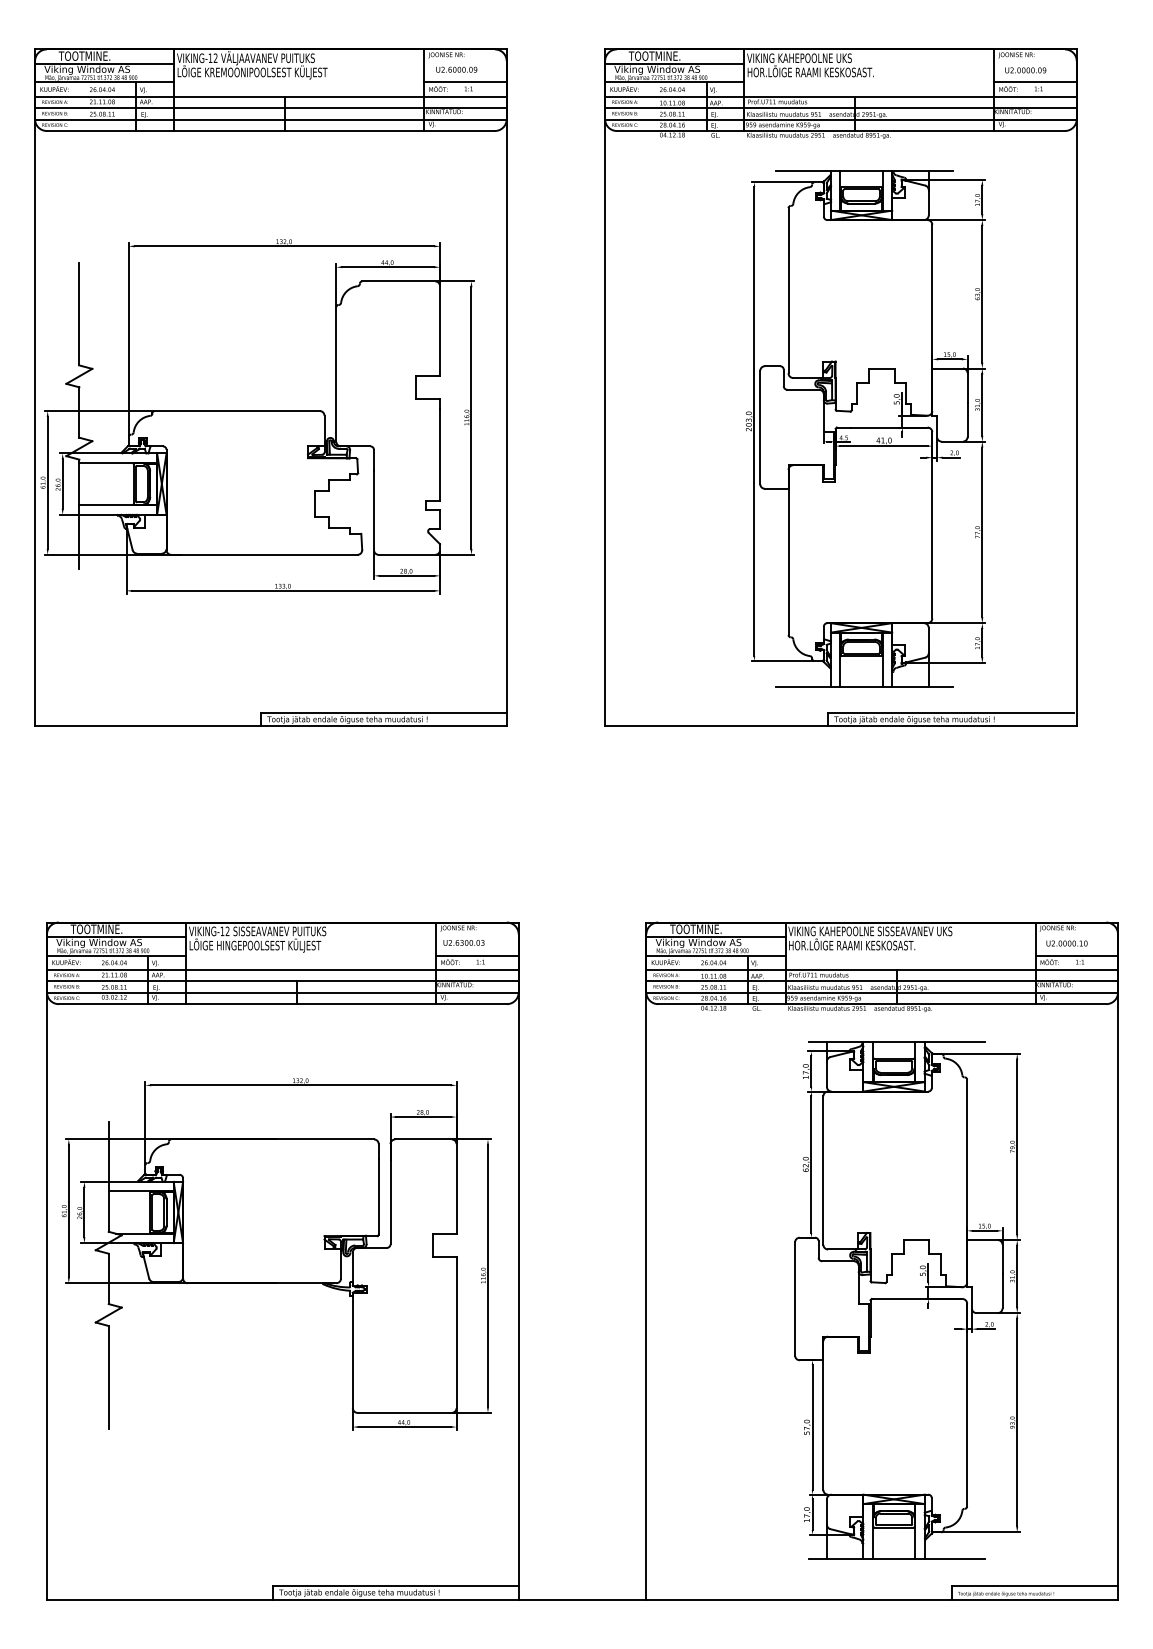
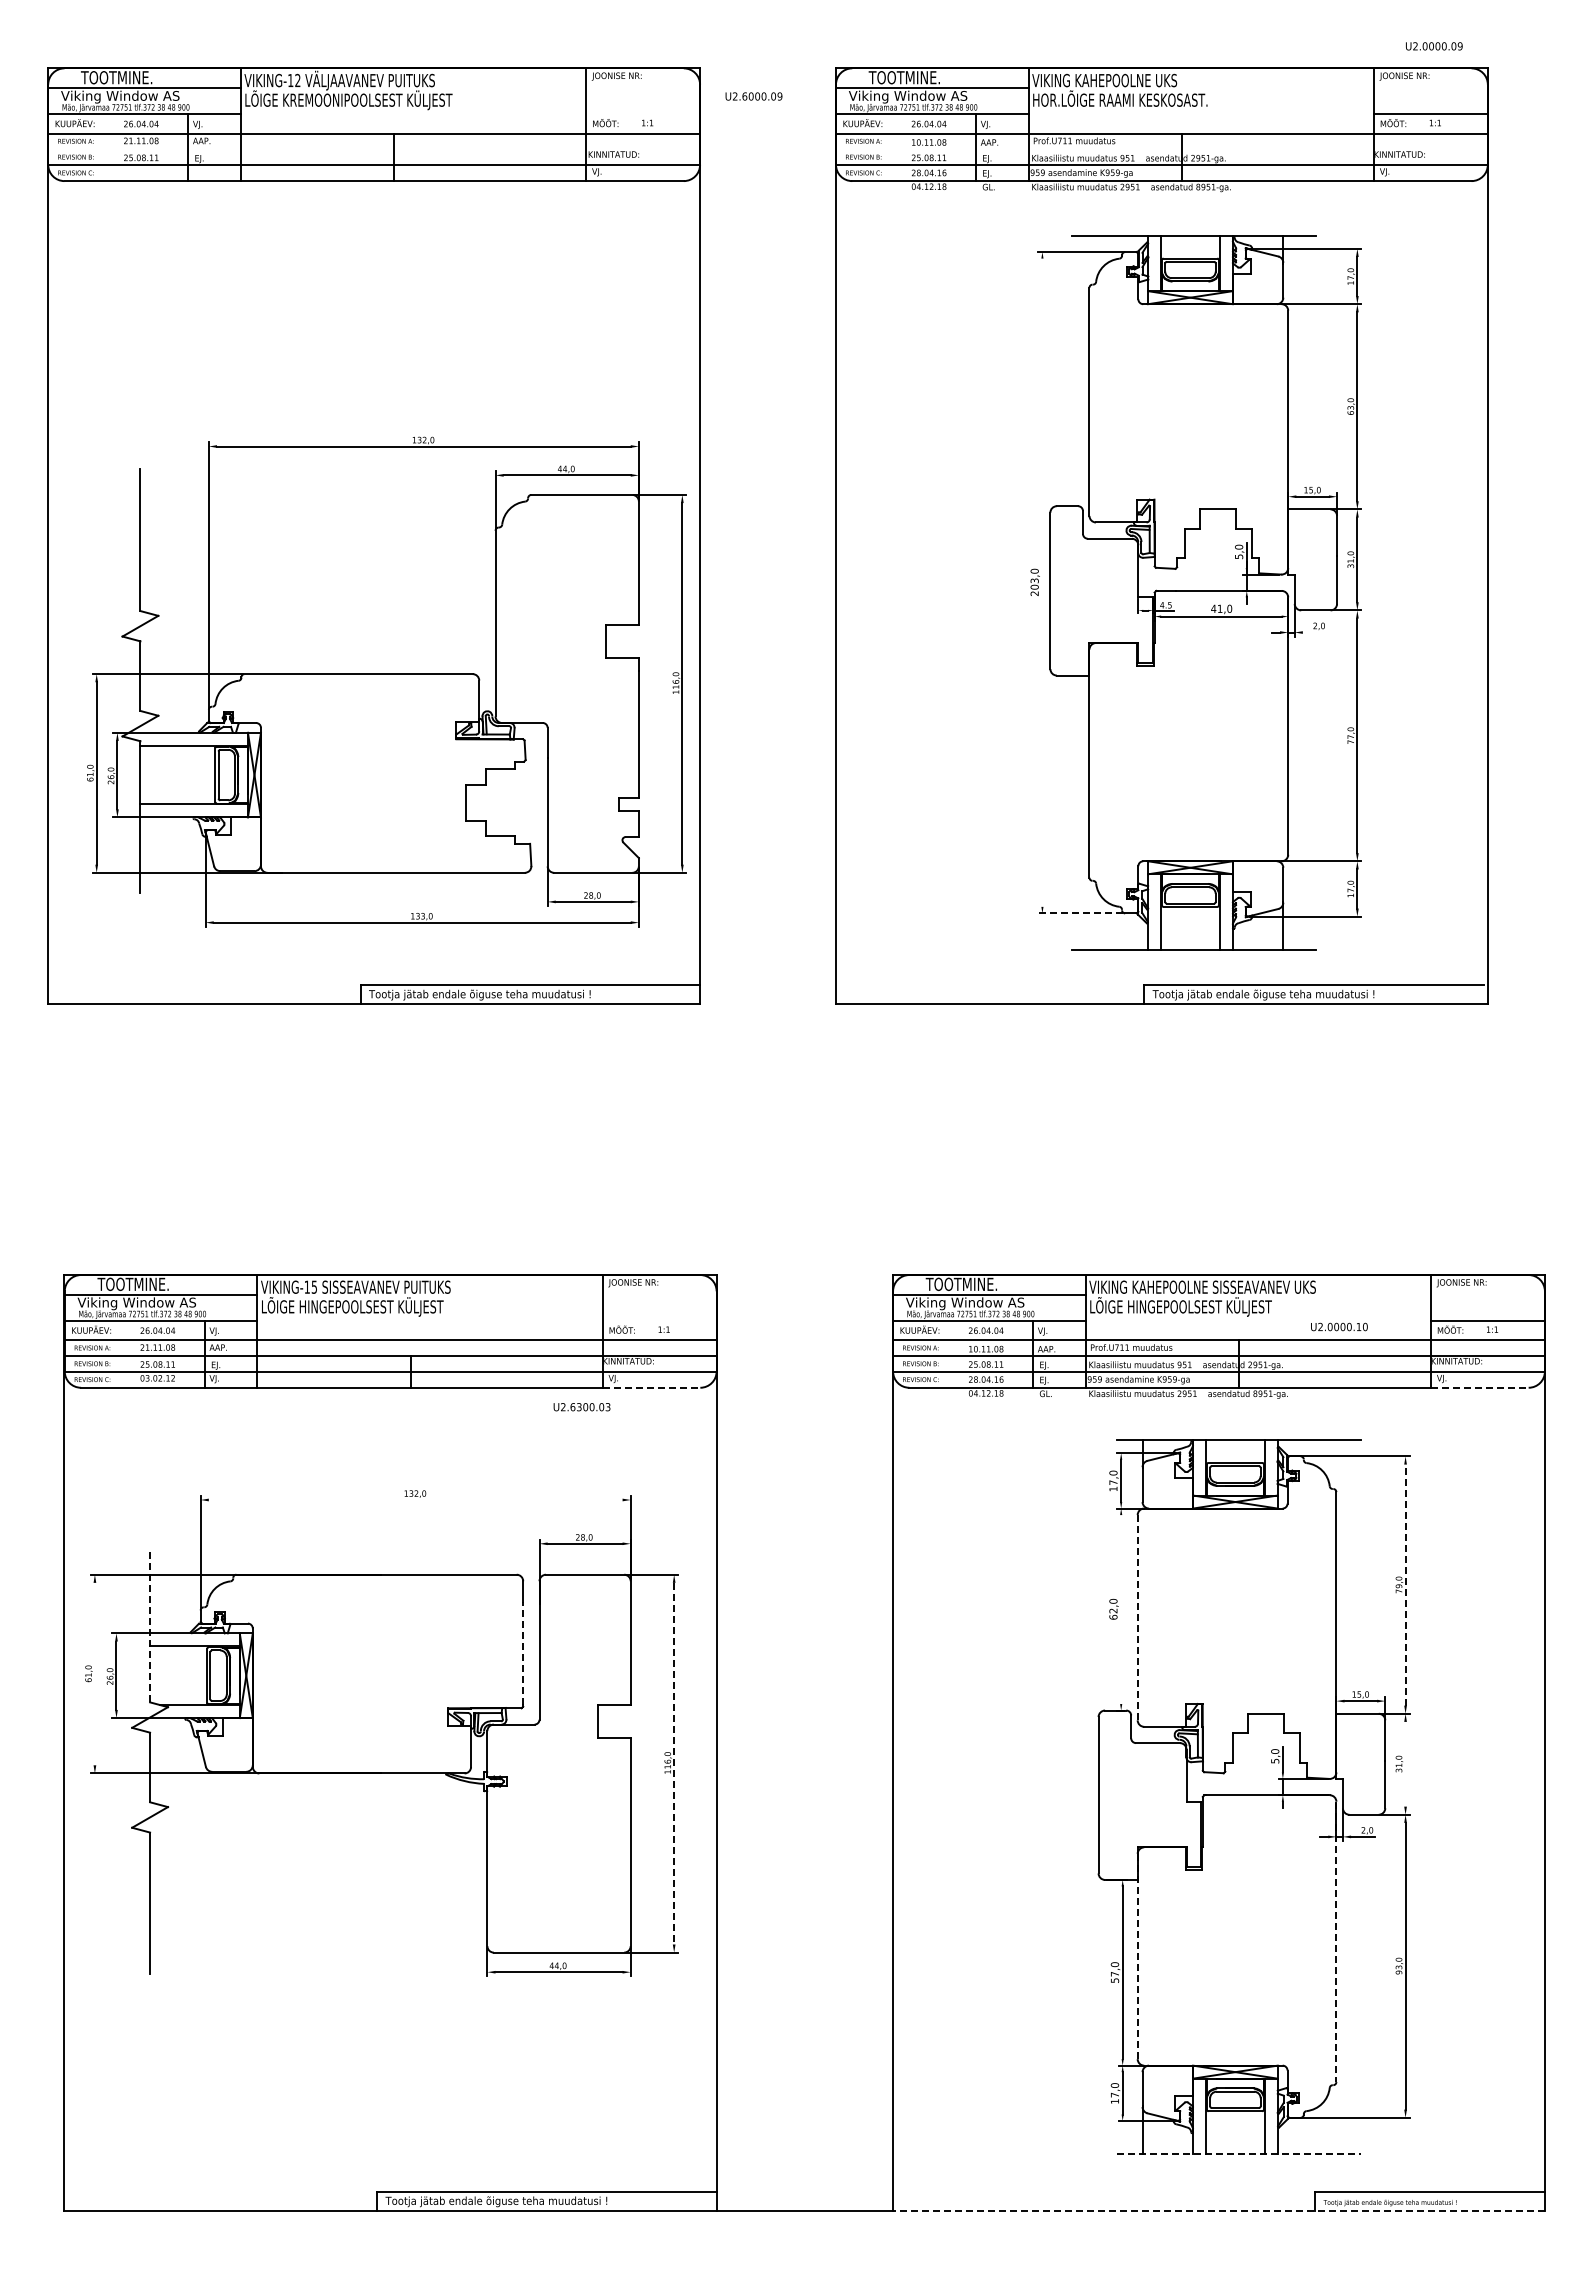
text: (456, 69) -> (753, 96), moved
text: (1025, 70) -> (1434, 46), moved
line: (465, 82) -> (643, 113), removed
line: (271, 108) -> (374, 149), removed
line: (840, 108) -> (1161, 149), removed
part: (257, 416) -> (386, 681), moved
line: (754, 421) -> (1042, 582), removed
line: (951, 457) -> (1314, 632), removed
line: (782, 660) -> (1080, 913), solid -> dashed
text: (227, 930) -> (313, 1286), VIKING-12 -> VIKING-15
text: (463, 943) -> (581, 1407), moved
text: (1067, 943) -> (1339, 1326), moved
text: (855, 945) -> (1181, 1306), HOR.LÕIGE RAAMI KESKOSAST. -> LÕIGE HINGEPOOLSEST KÜLJEST
line: (477, 955) -> (659, 1320), removed
line: (471, 1003) -> (651, 1387), solid -> dashed
line: (1070, 1003) -> (1479, 1387), solid -> dashed
line: (300, 1084) -> (415, 1499), removed
line: (1017, 1147) -> (1405, 1585), solid -> dashed
line: (811, 1164) -> (1121, 1609), removed
line: (823, 1170) -> (1137, 1617), solid -> dashed
line: (109, 1176) -> (150, 1626), solid -> dashed
line: (378, 1196) -> (523, 1653), solid -> dashed
line: (68, 1210) -> (94, 1673), removed
line: (488, 1276) -> (674, 1763), solid -> dashed
line: (1017, 1276) -> (1405, 1763), removed
line: (967, 1405) -> (1336, 1942), solid -> dashed
line: (823, 1415) -> (1137, 1956), solid -> dashed
line: (897, 1558) -> (1239, 2154), solid -> dashed
line: (881, 1599) -> (1218, 2210), solid -> dashed

